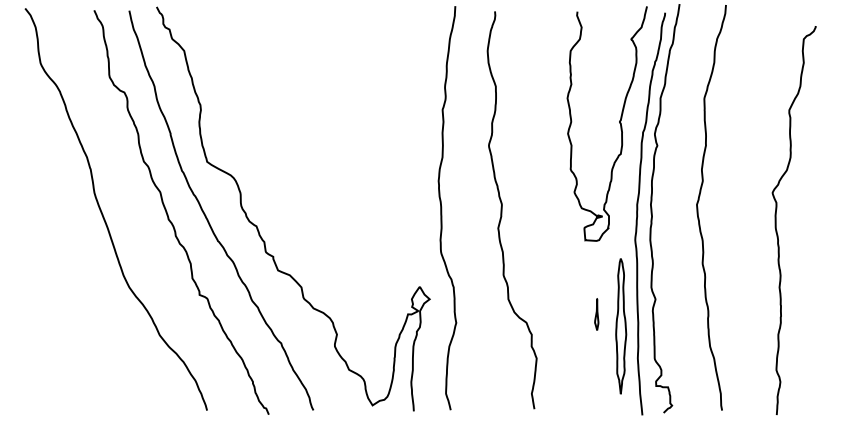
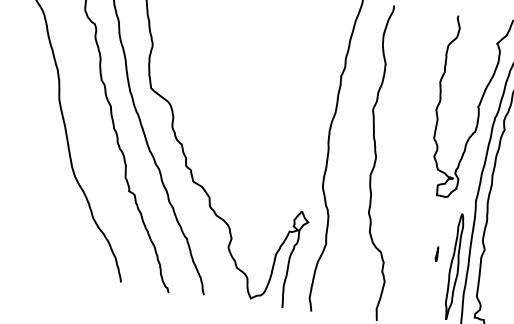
part: (596, 314) -> (436, 254), size x0.6

